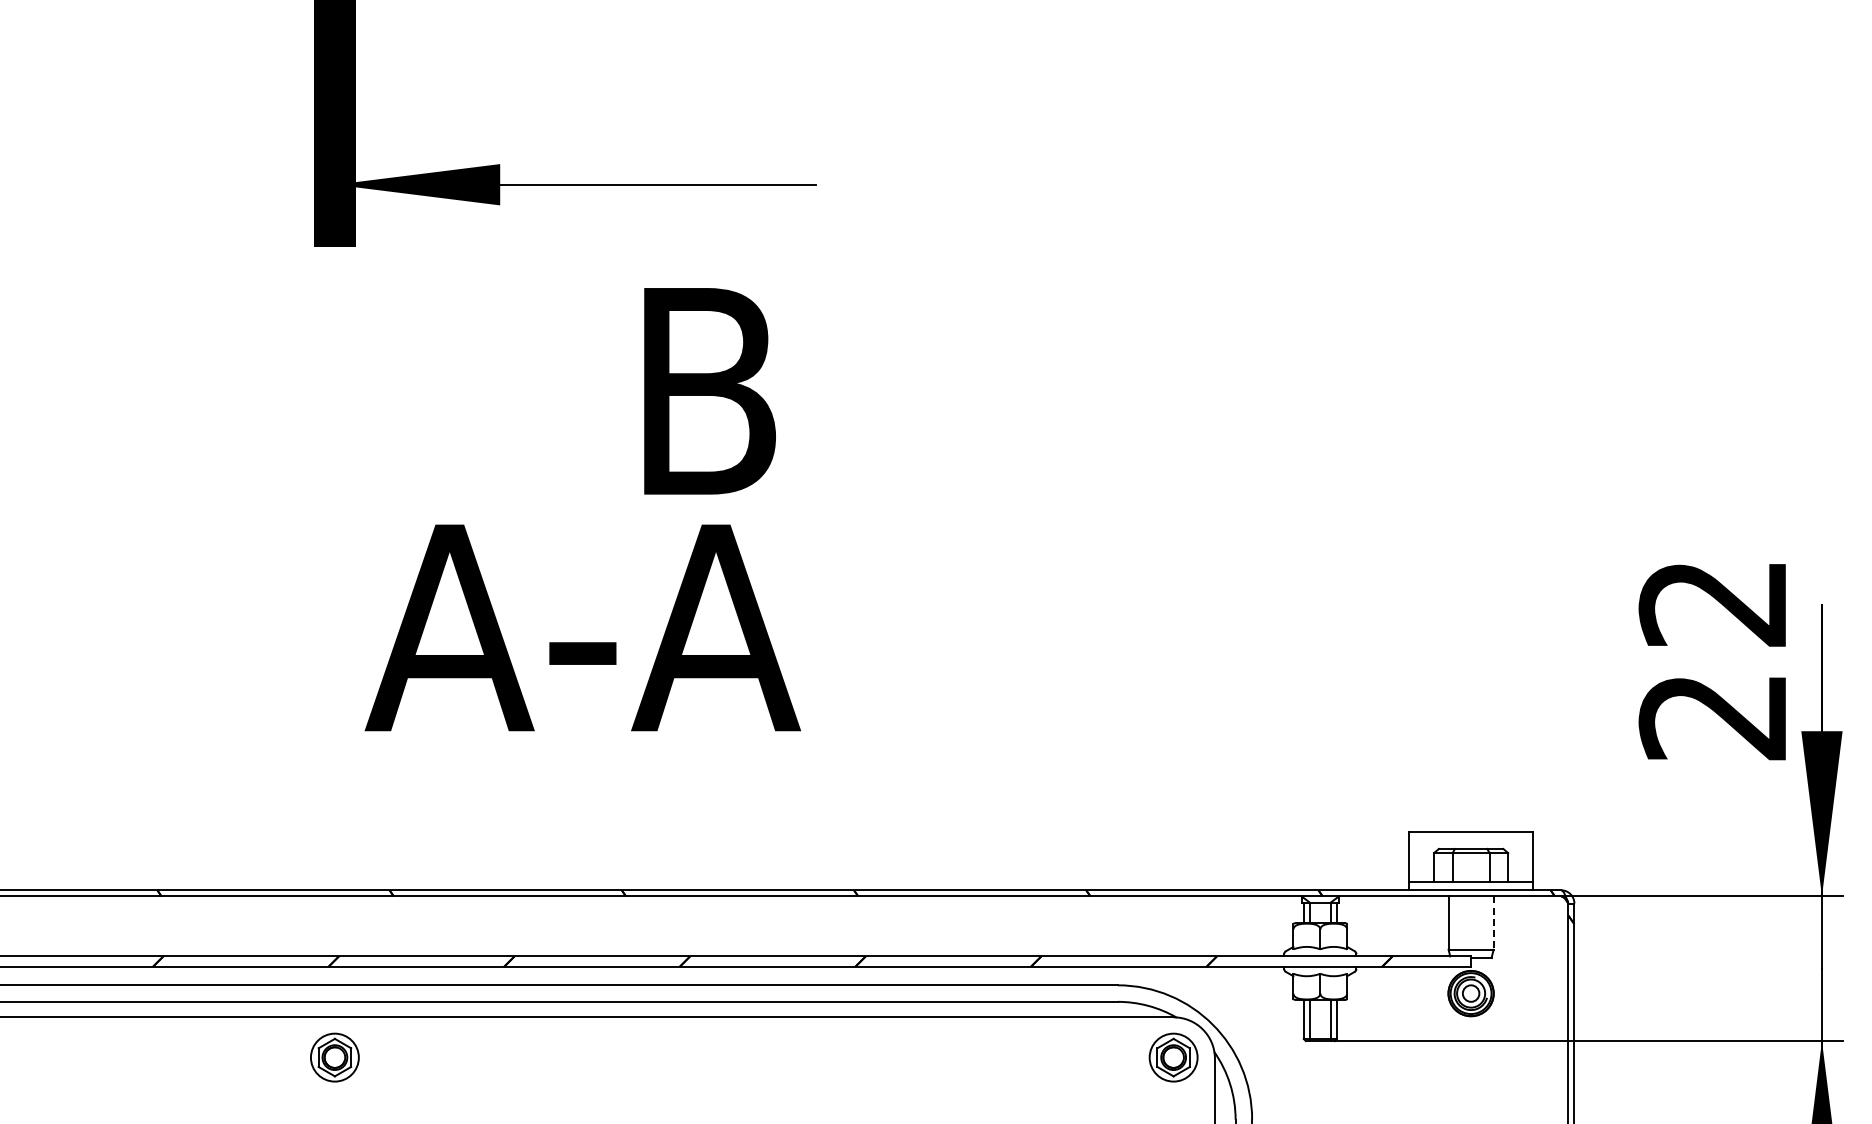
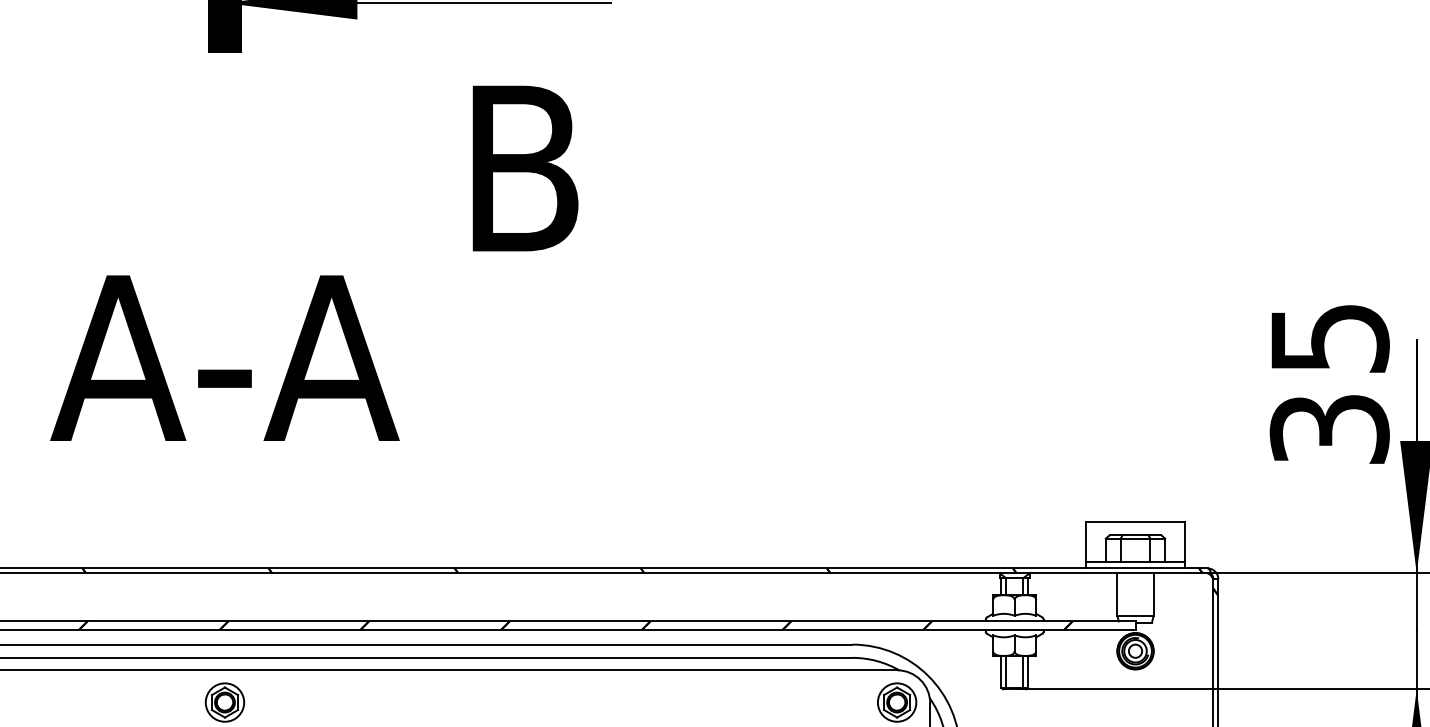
text: (582, 627) -> (224, 357), moved
text: (1713, 660) -> (1329, 384), 22 -> 35
line: (1493, 923) -> (1153, 595), dashed -> solid

